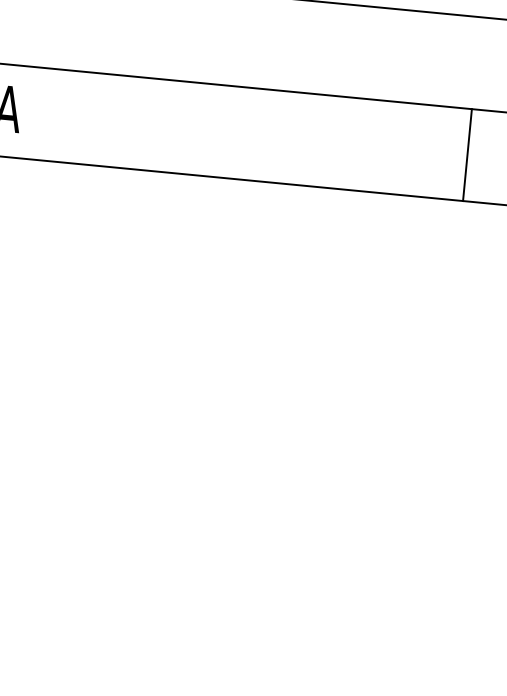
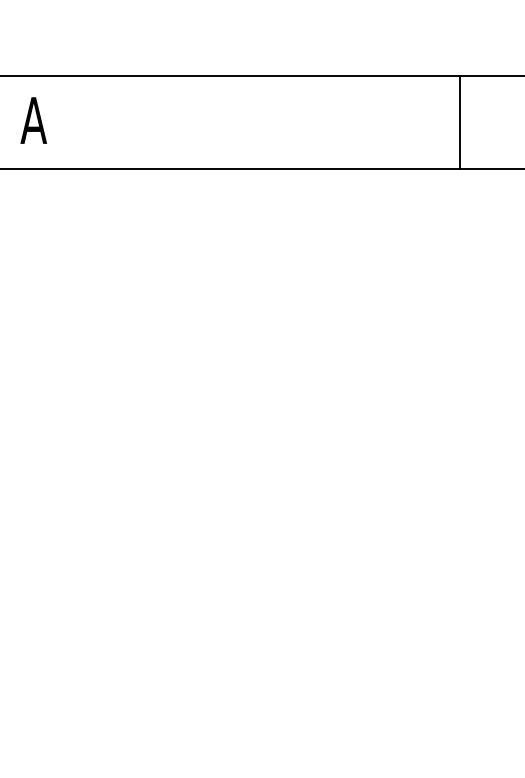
line: (467, 155) -> (459, 122), moved

